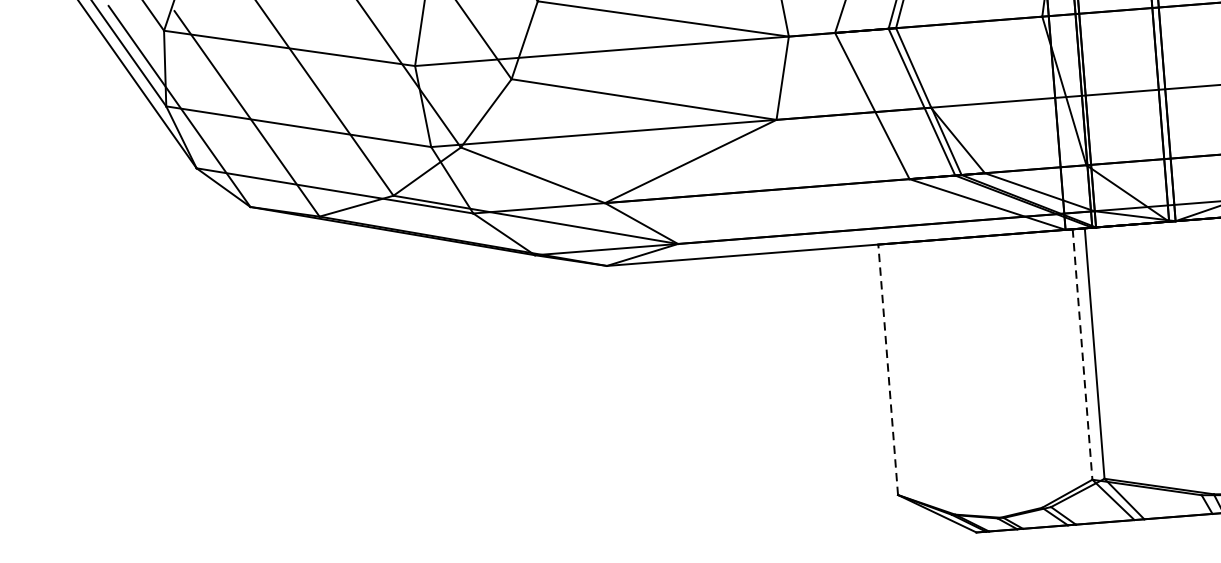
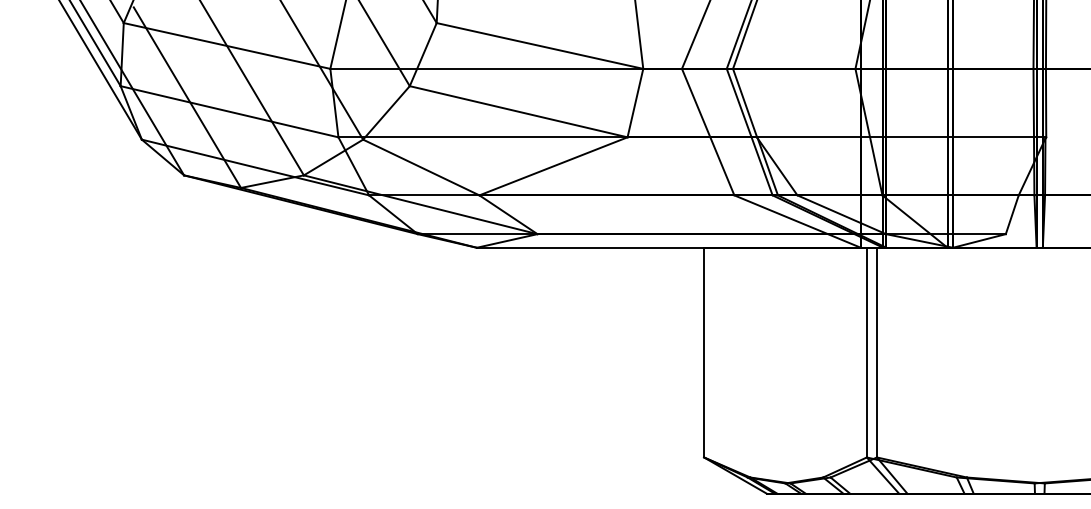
line: (1082, 354) -> (866, 352), dashed -> solid
line: (888, 369) -> (704, 352), dashed -> solid

